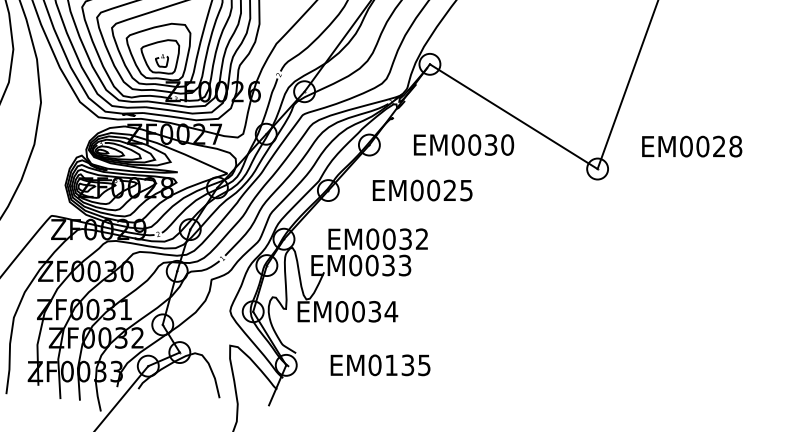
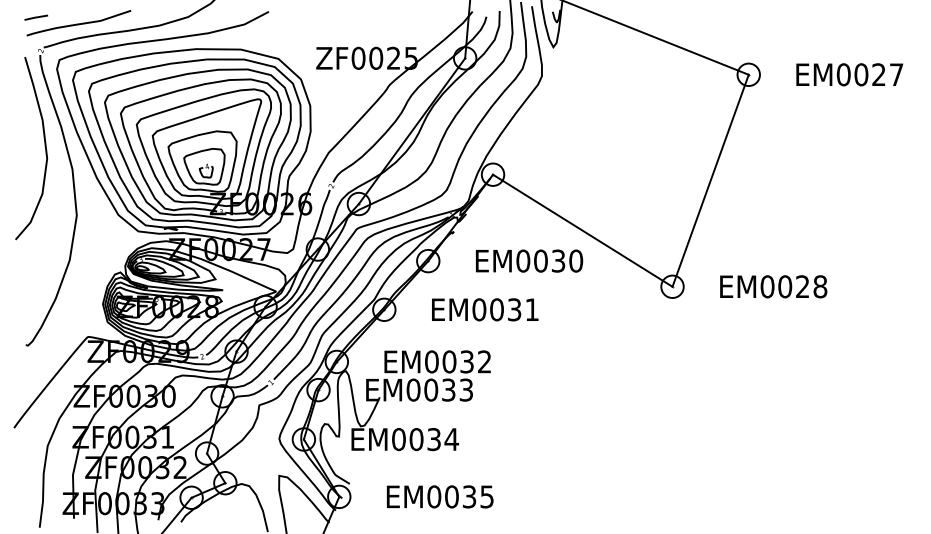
text: (691, 146) -> (773, 286), moved
text: (457, 190) -> (522, 309), EM0025 -> EM0031
text: (391, 364) -> (451, 496), EM0135 -> EM0035

